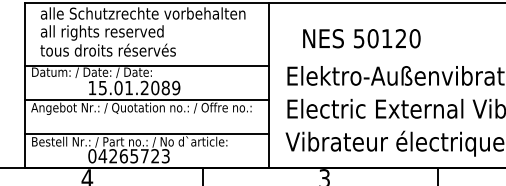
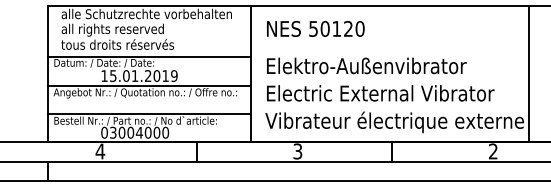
text: (361, 38) -> (315, 28), moved
text: (165, 88) -> (165, 76), 15.01.2089 -> 15.01.2019
text: (134, 155) -> (139, 132), 04265723 -> 03004000

